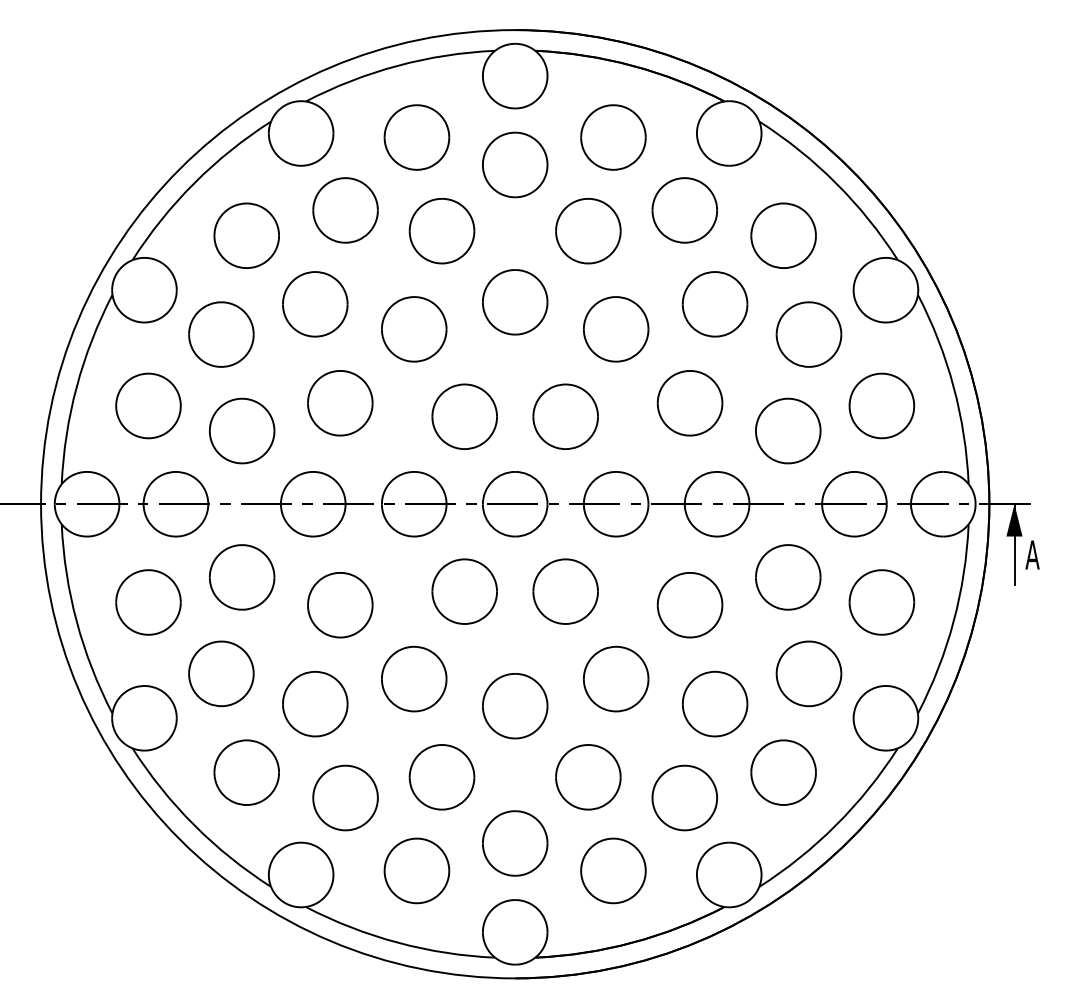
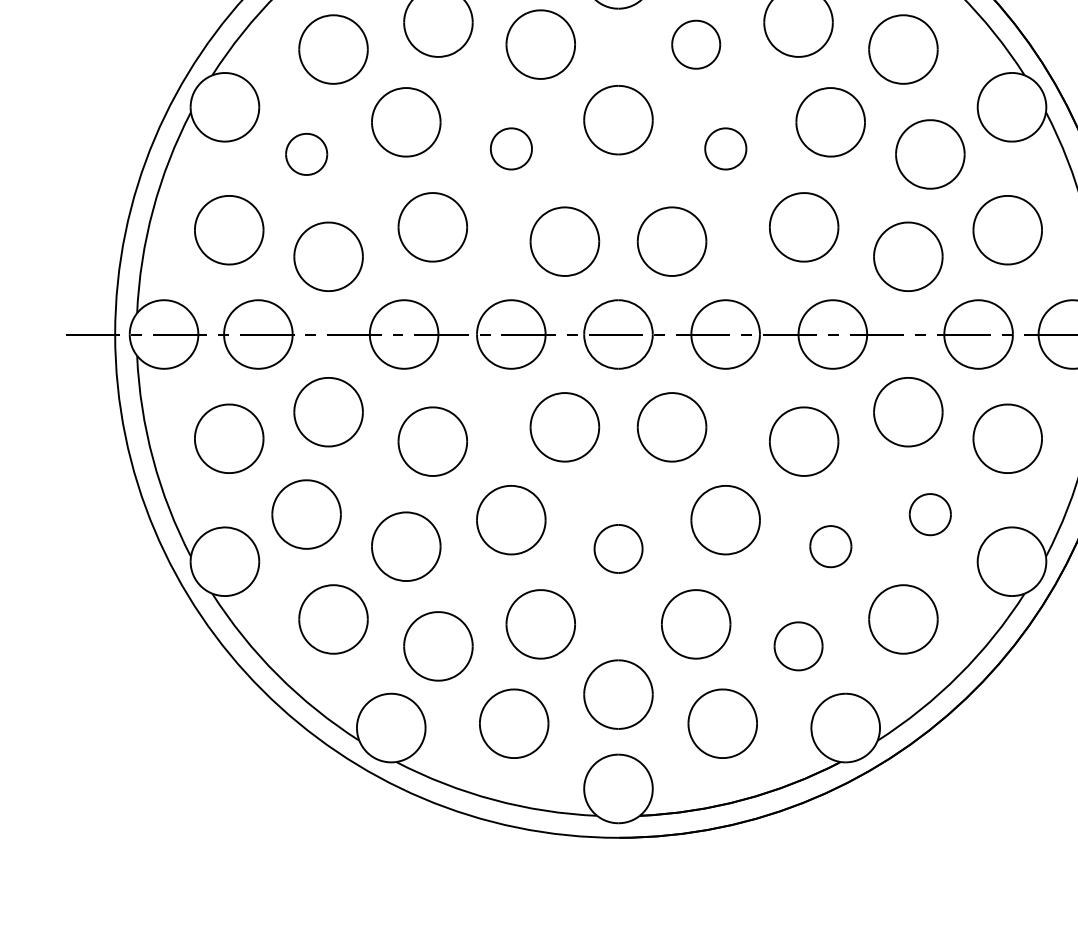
part: (588, 231) -> (696, 45), size x0.7
part: (414, 329) -> (511, 149), size x0.6
part: (616, 329) -> (726, 149), size x0.6
part: (221, 334) -> (306, 154), size x0.6
part: (808, 673) -> (929, 514), size x0.6
part: (715, 703) -> (831, 546), size x0.6
part: (515, 706) -> (618, 549), size x0.7
part: (684, 797) -> (798, 645), size x0.7

